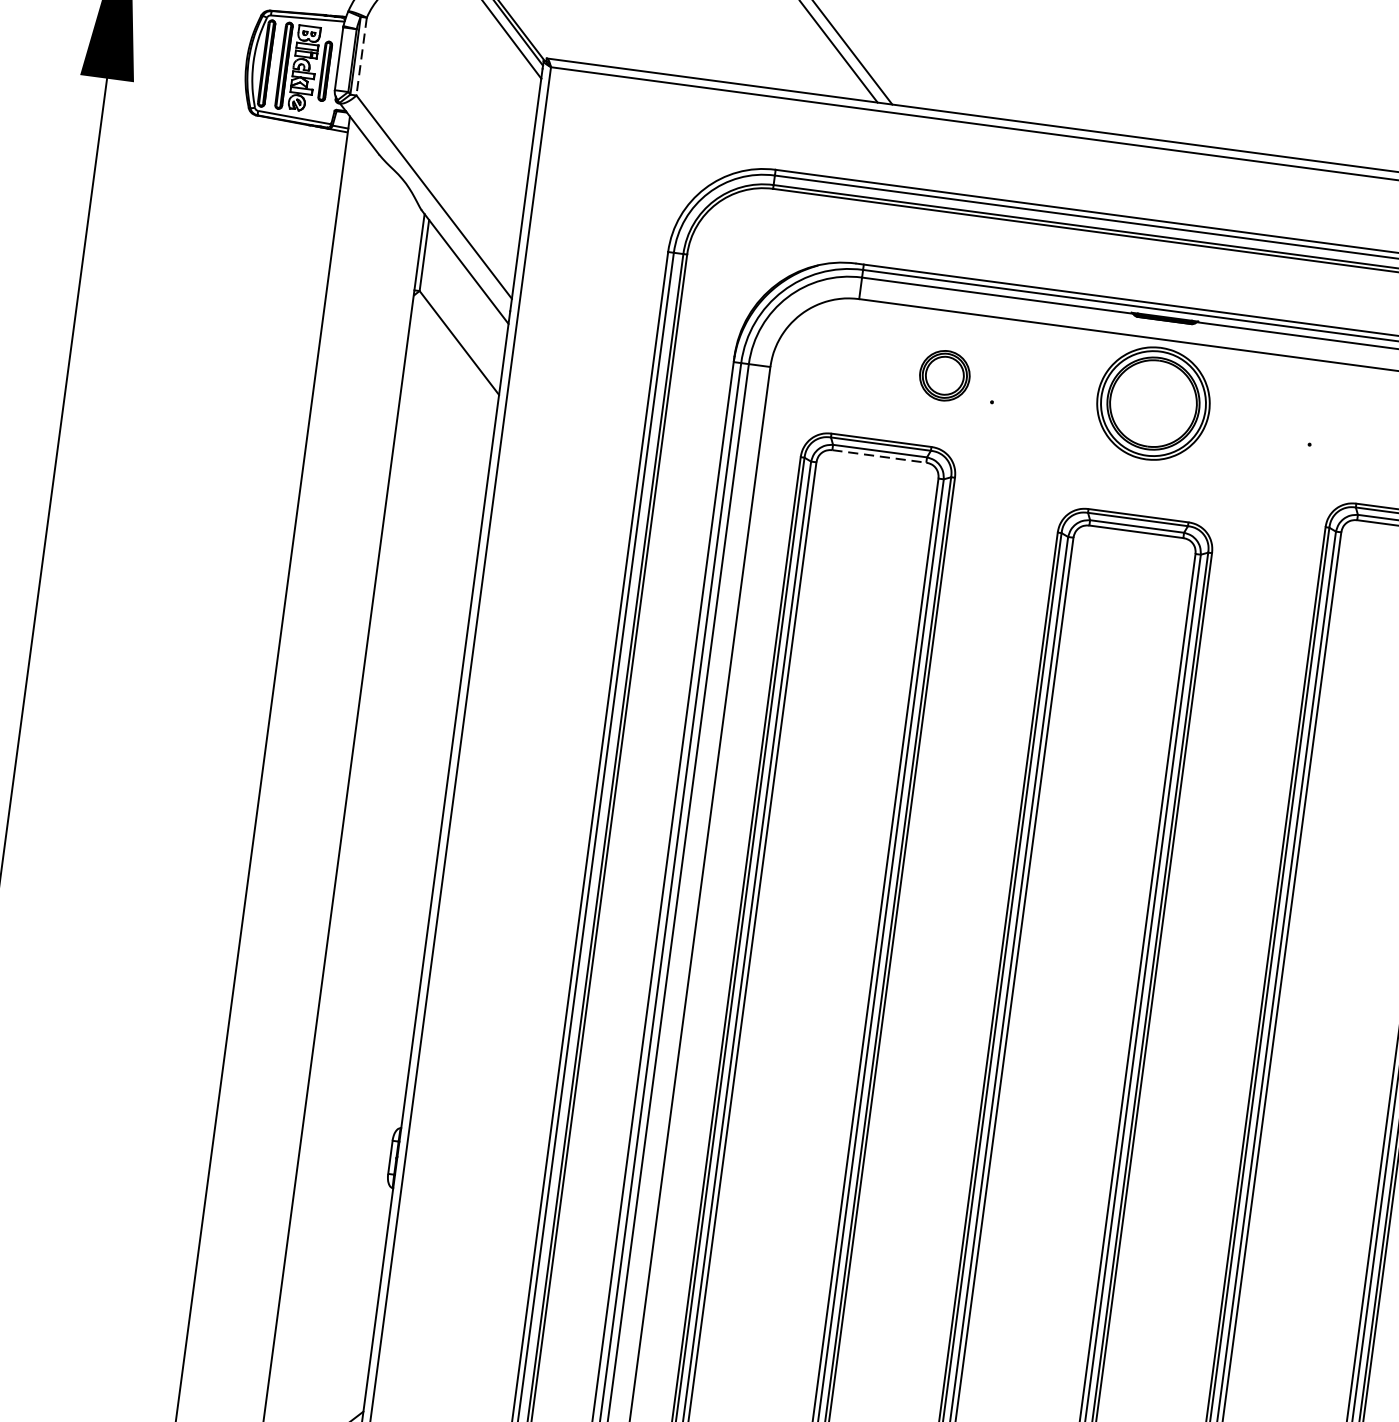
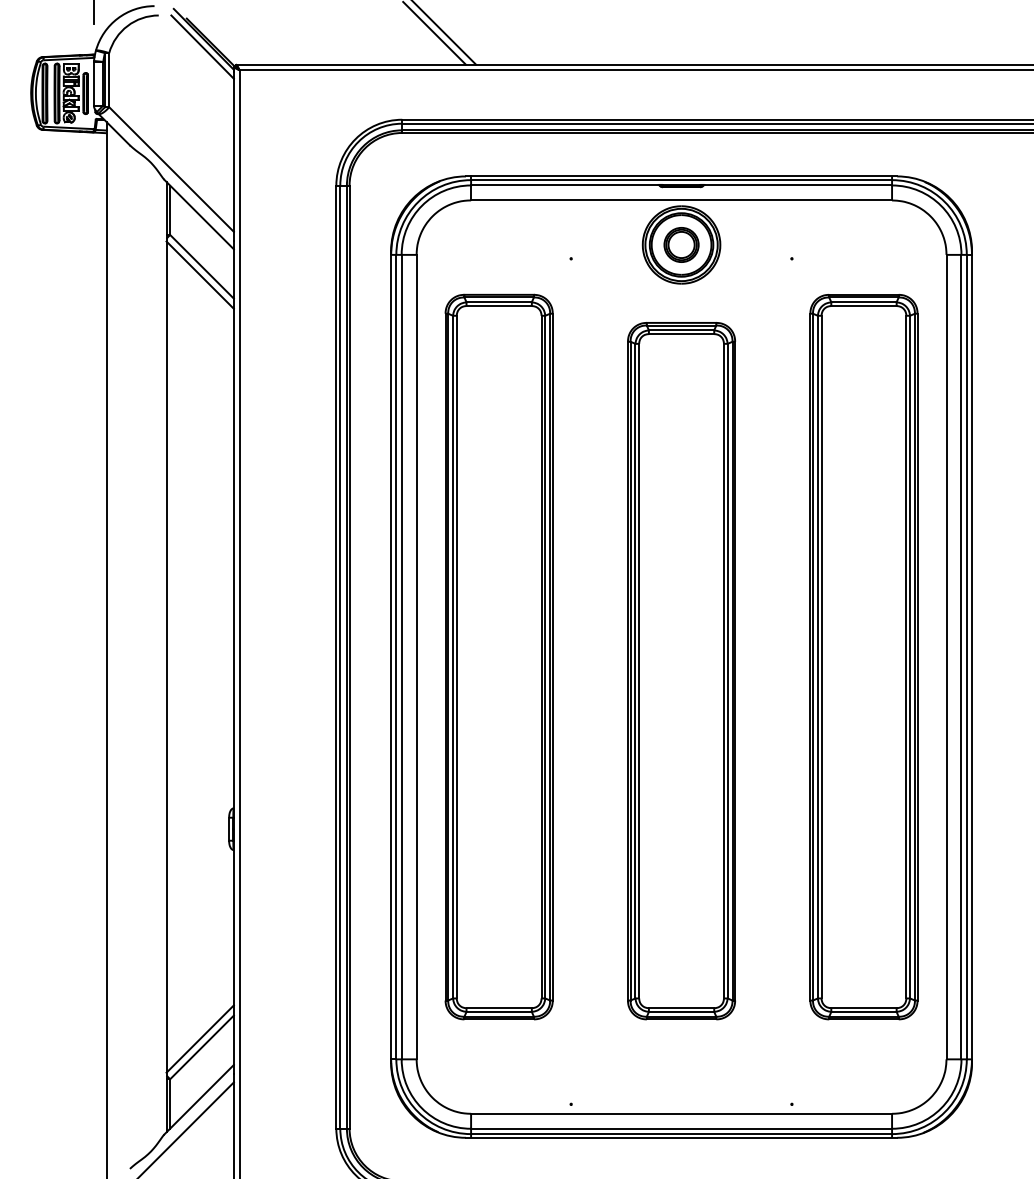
line: (361, 57) -> (109, 80), dashed -> solid
line: (454, 353) -> (199, 274), added
part: (944, 375) -> (681, 244), moved
line: (879, 457) -> (499, 306), dashed -> solid

